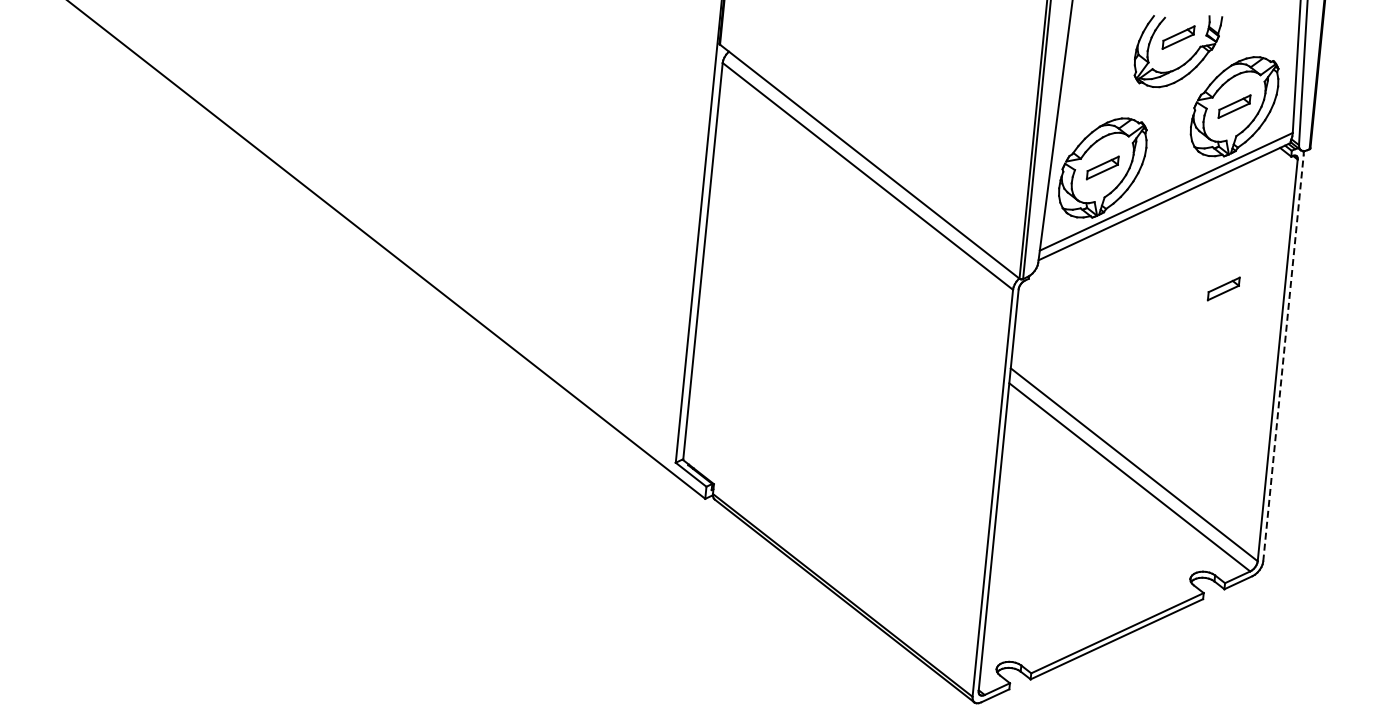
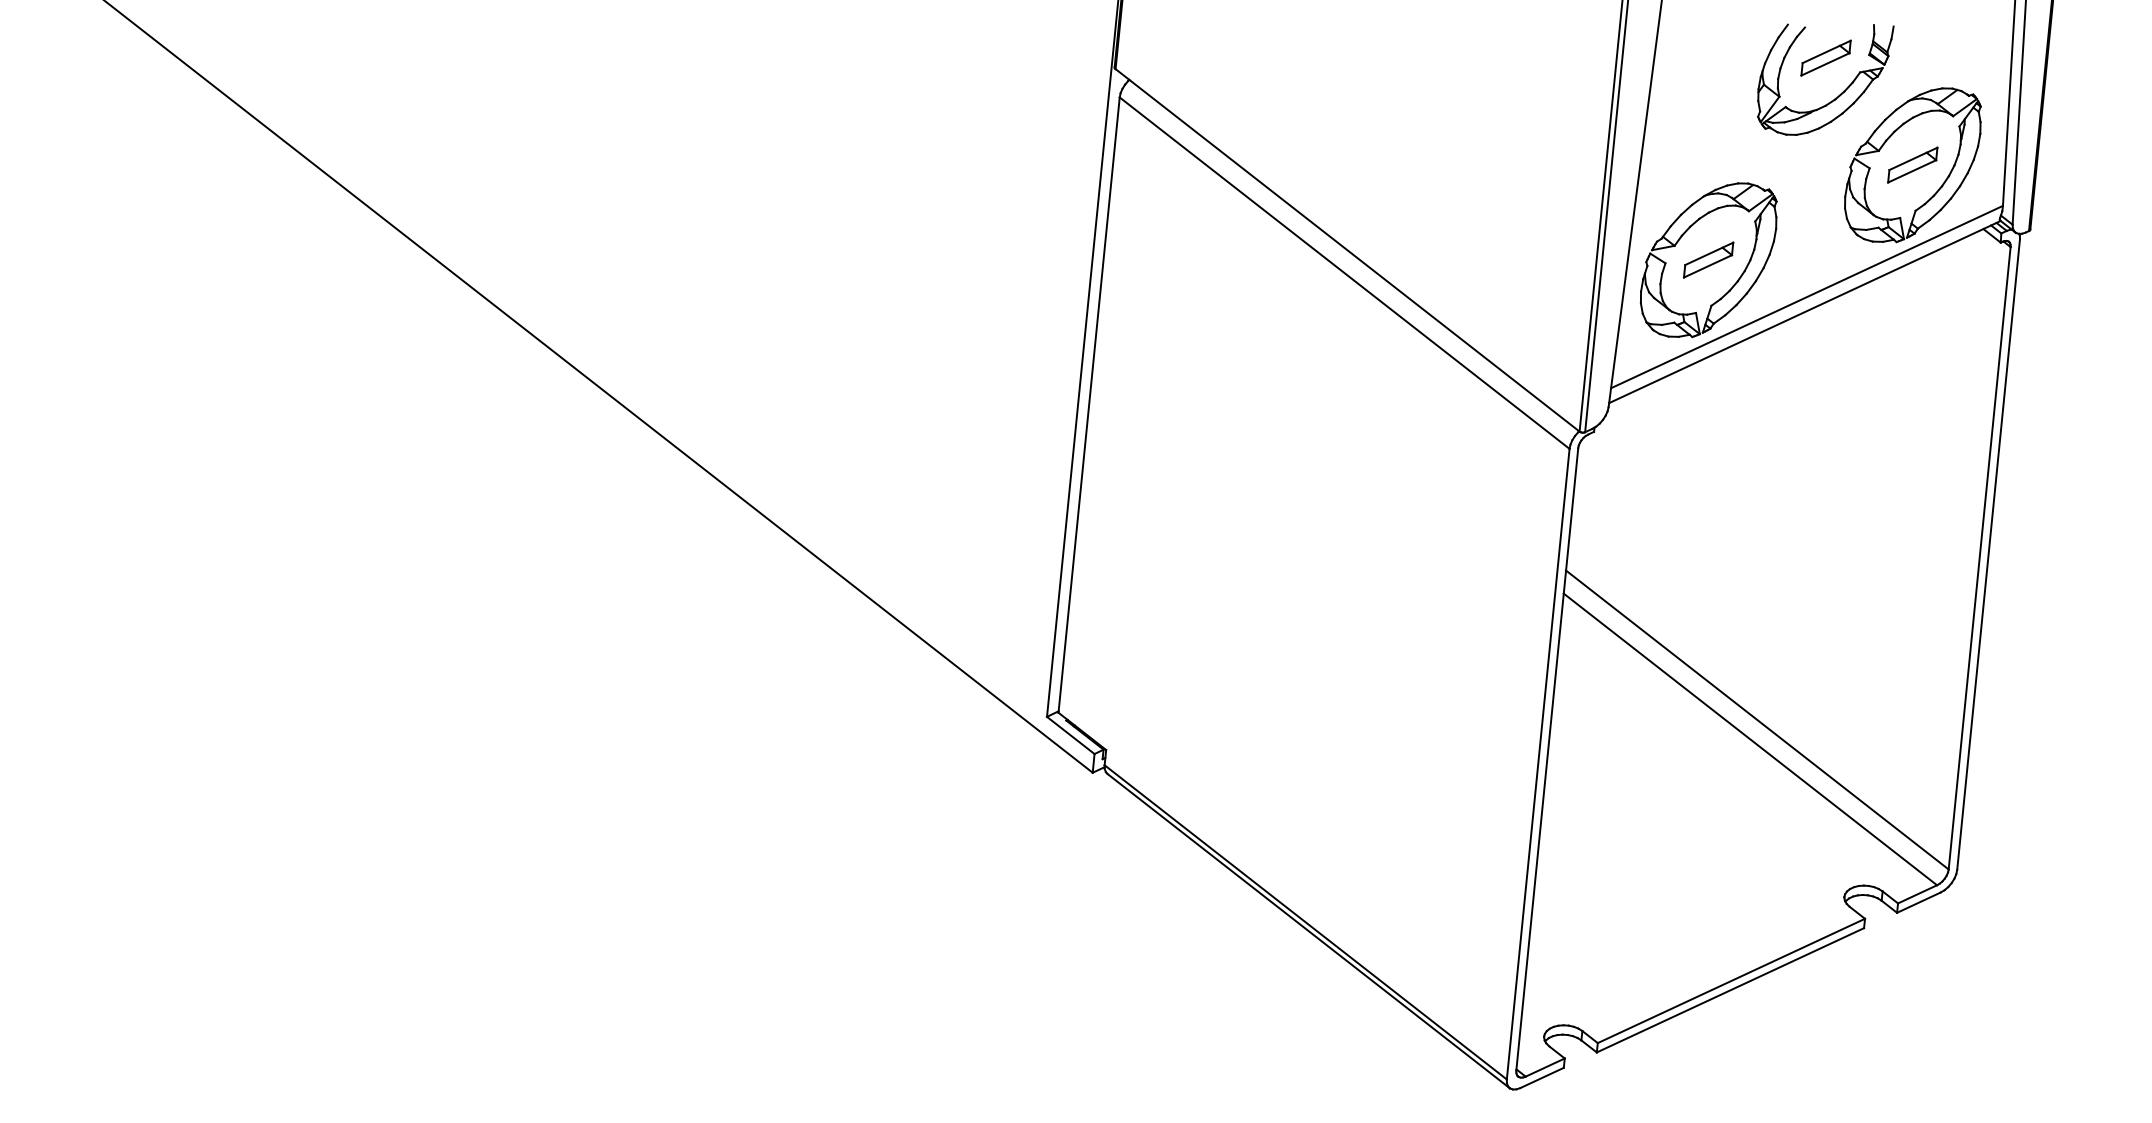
part: (1223, 288) -> (1895, 446), removed
line: (1283, 358) -> (1988, 555), dashed -> solid

